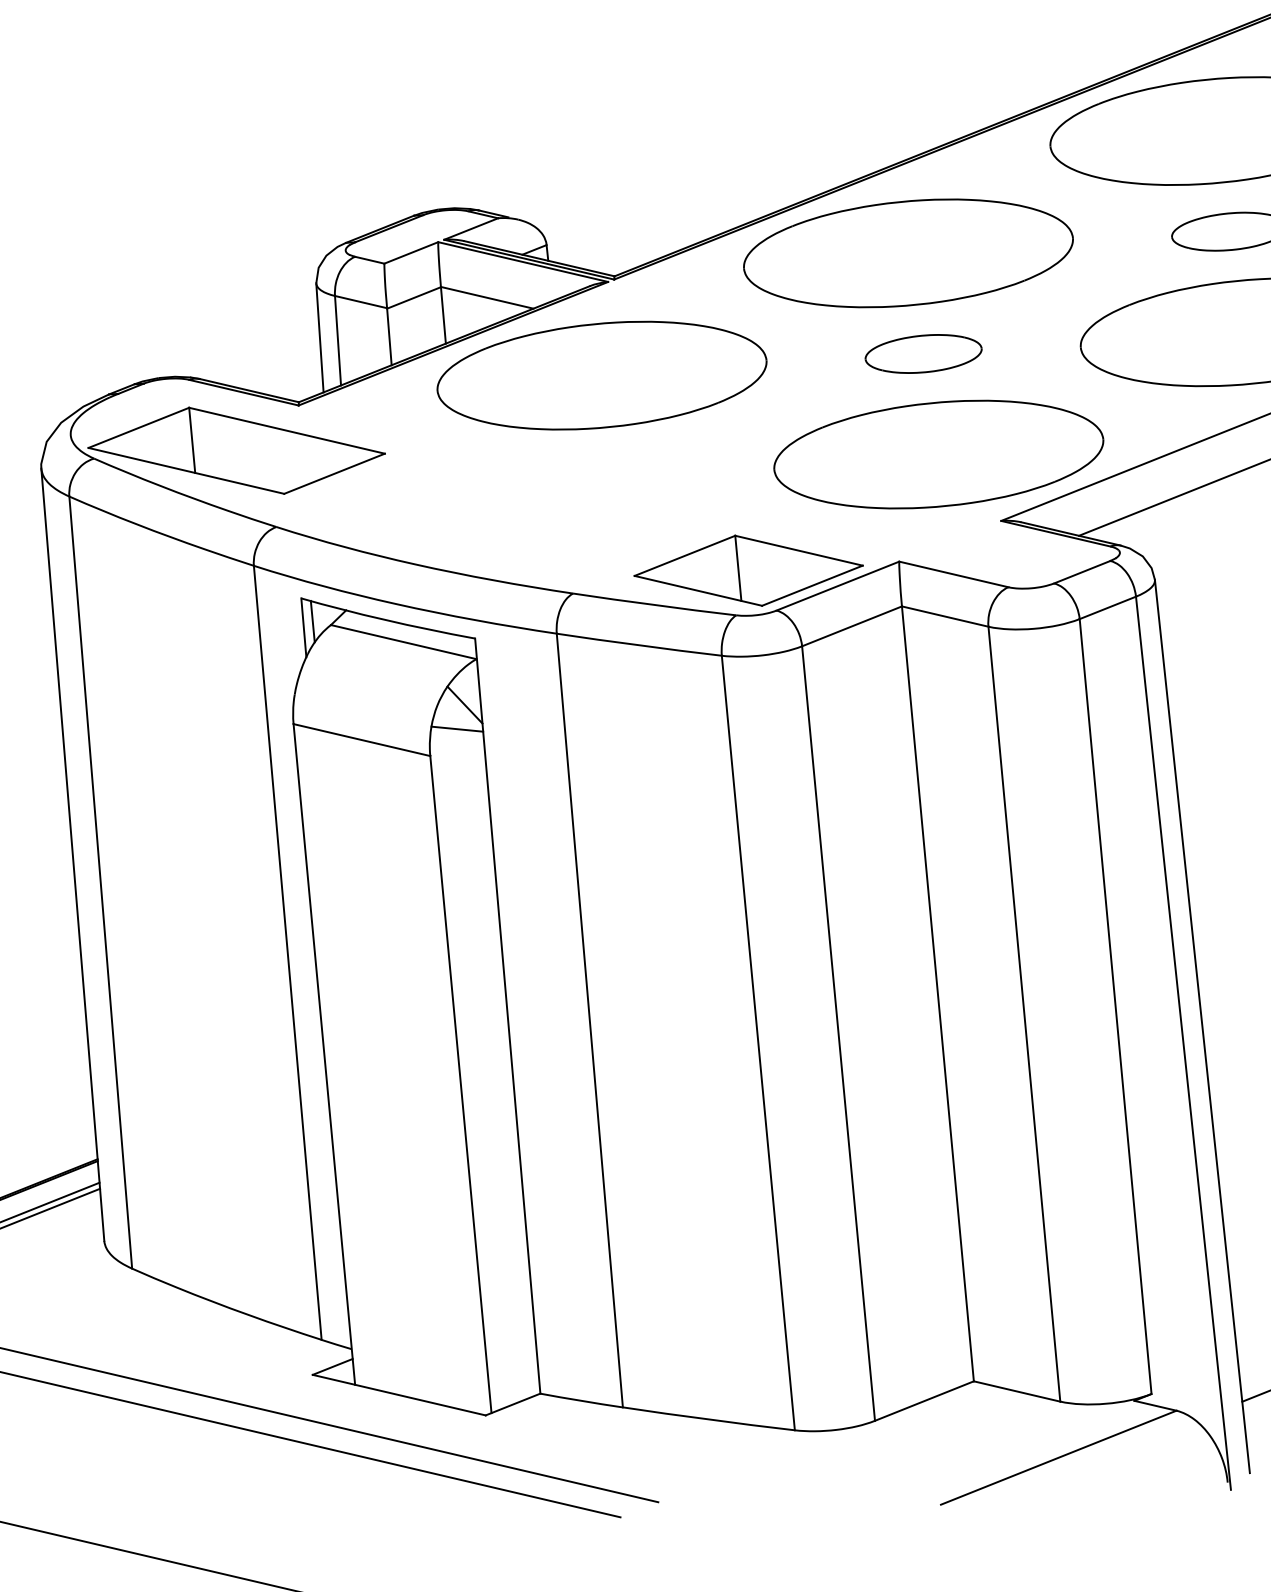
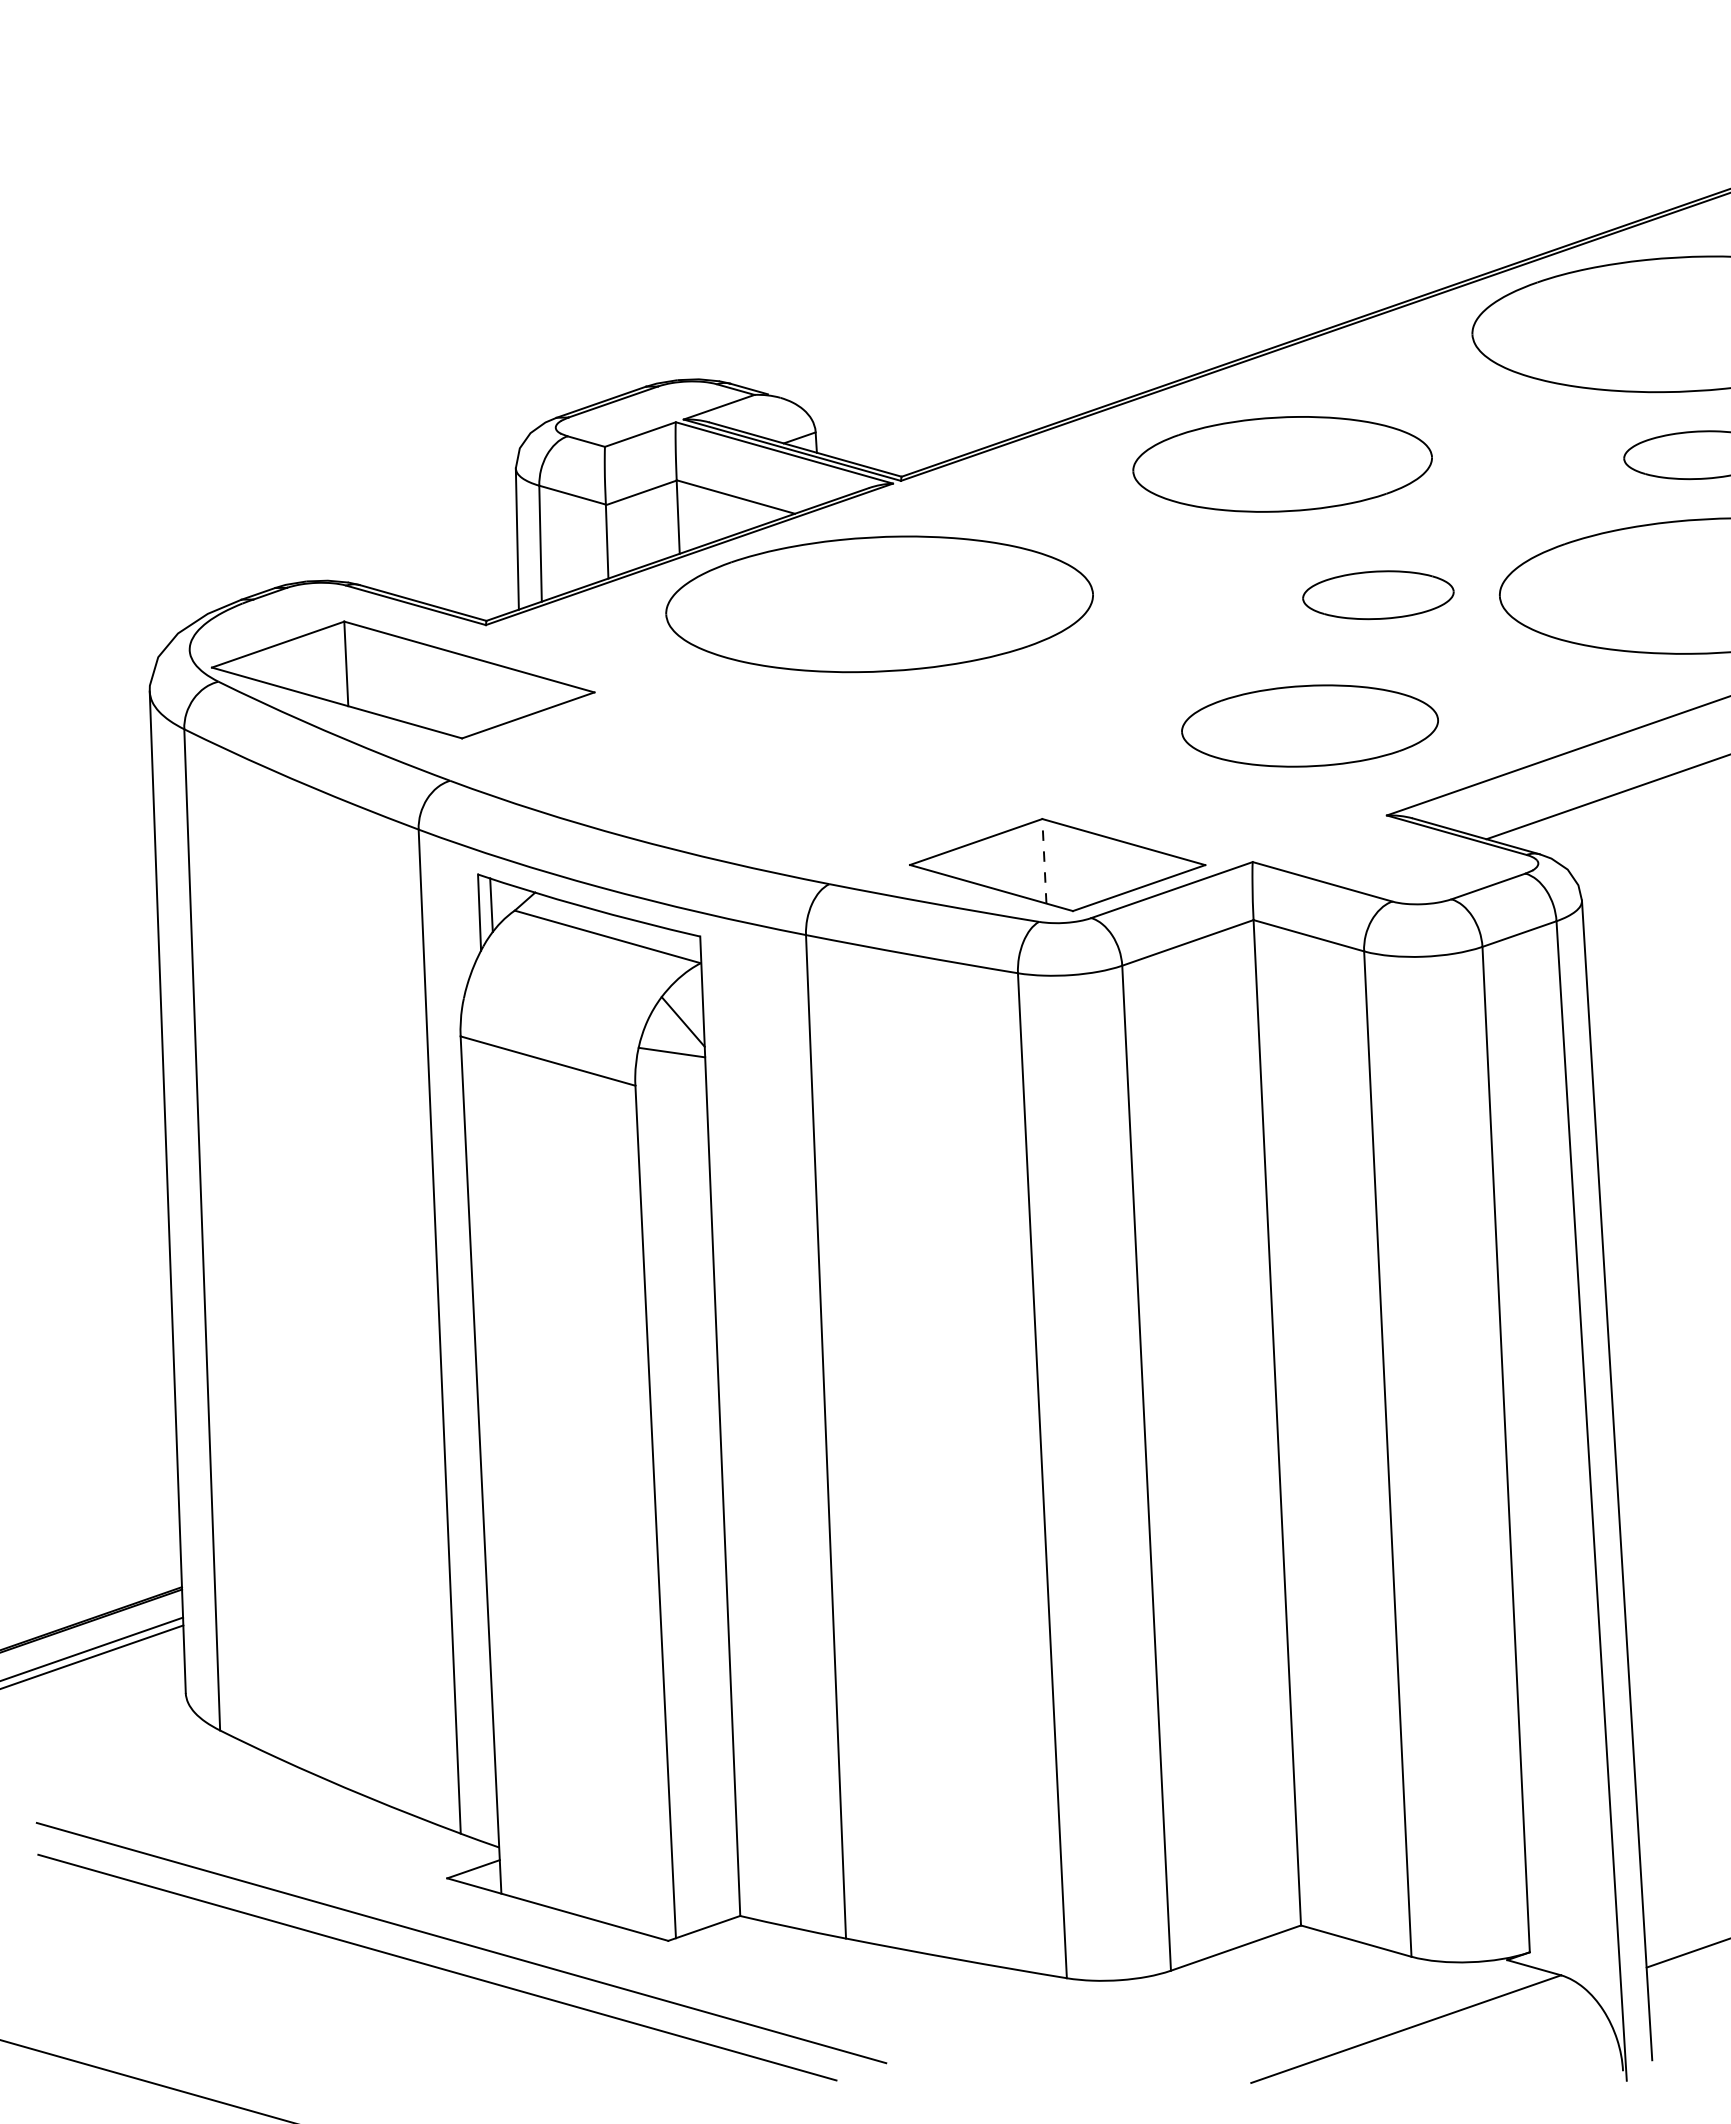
part: (908, 253) -> (1282, 464), size x0.7
part: (923, 354) -> (1378, 595), moved
part: (938, 454) -> (1309, 725), size x0.6
line: (738, 567) -> (1044, 860), solid -> dashed

